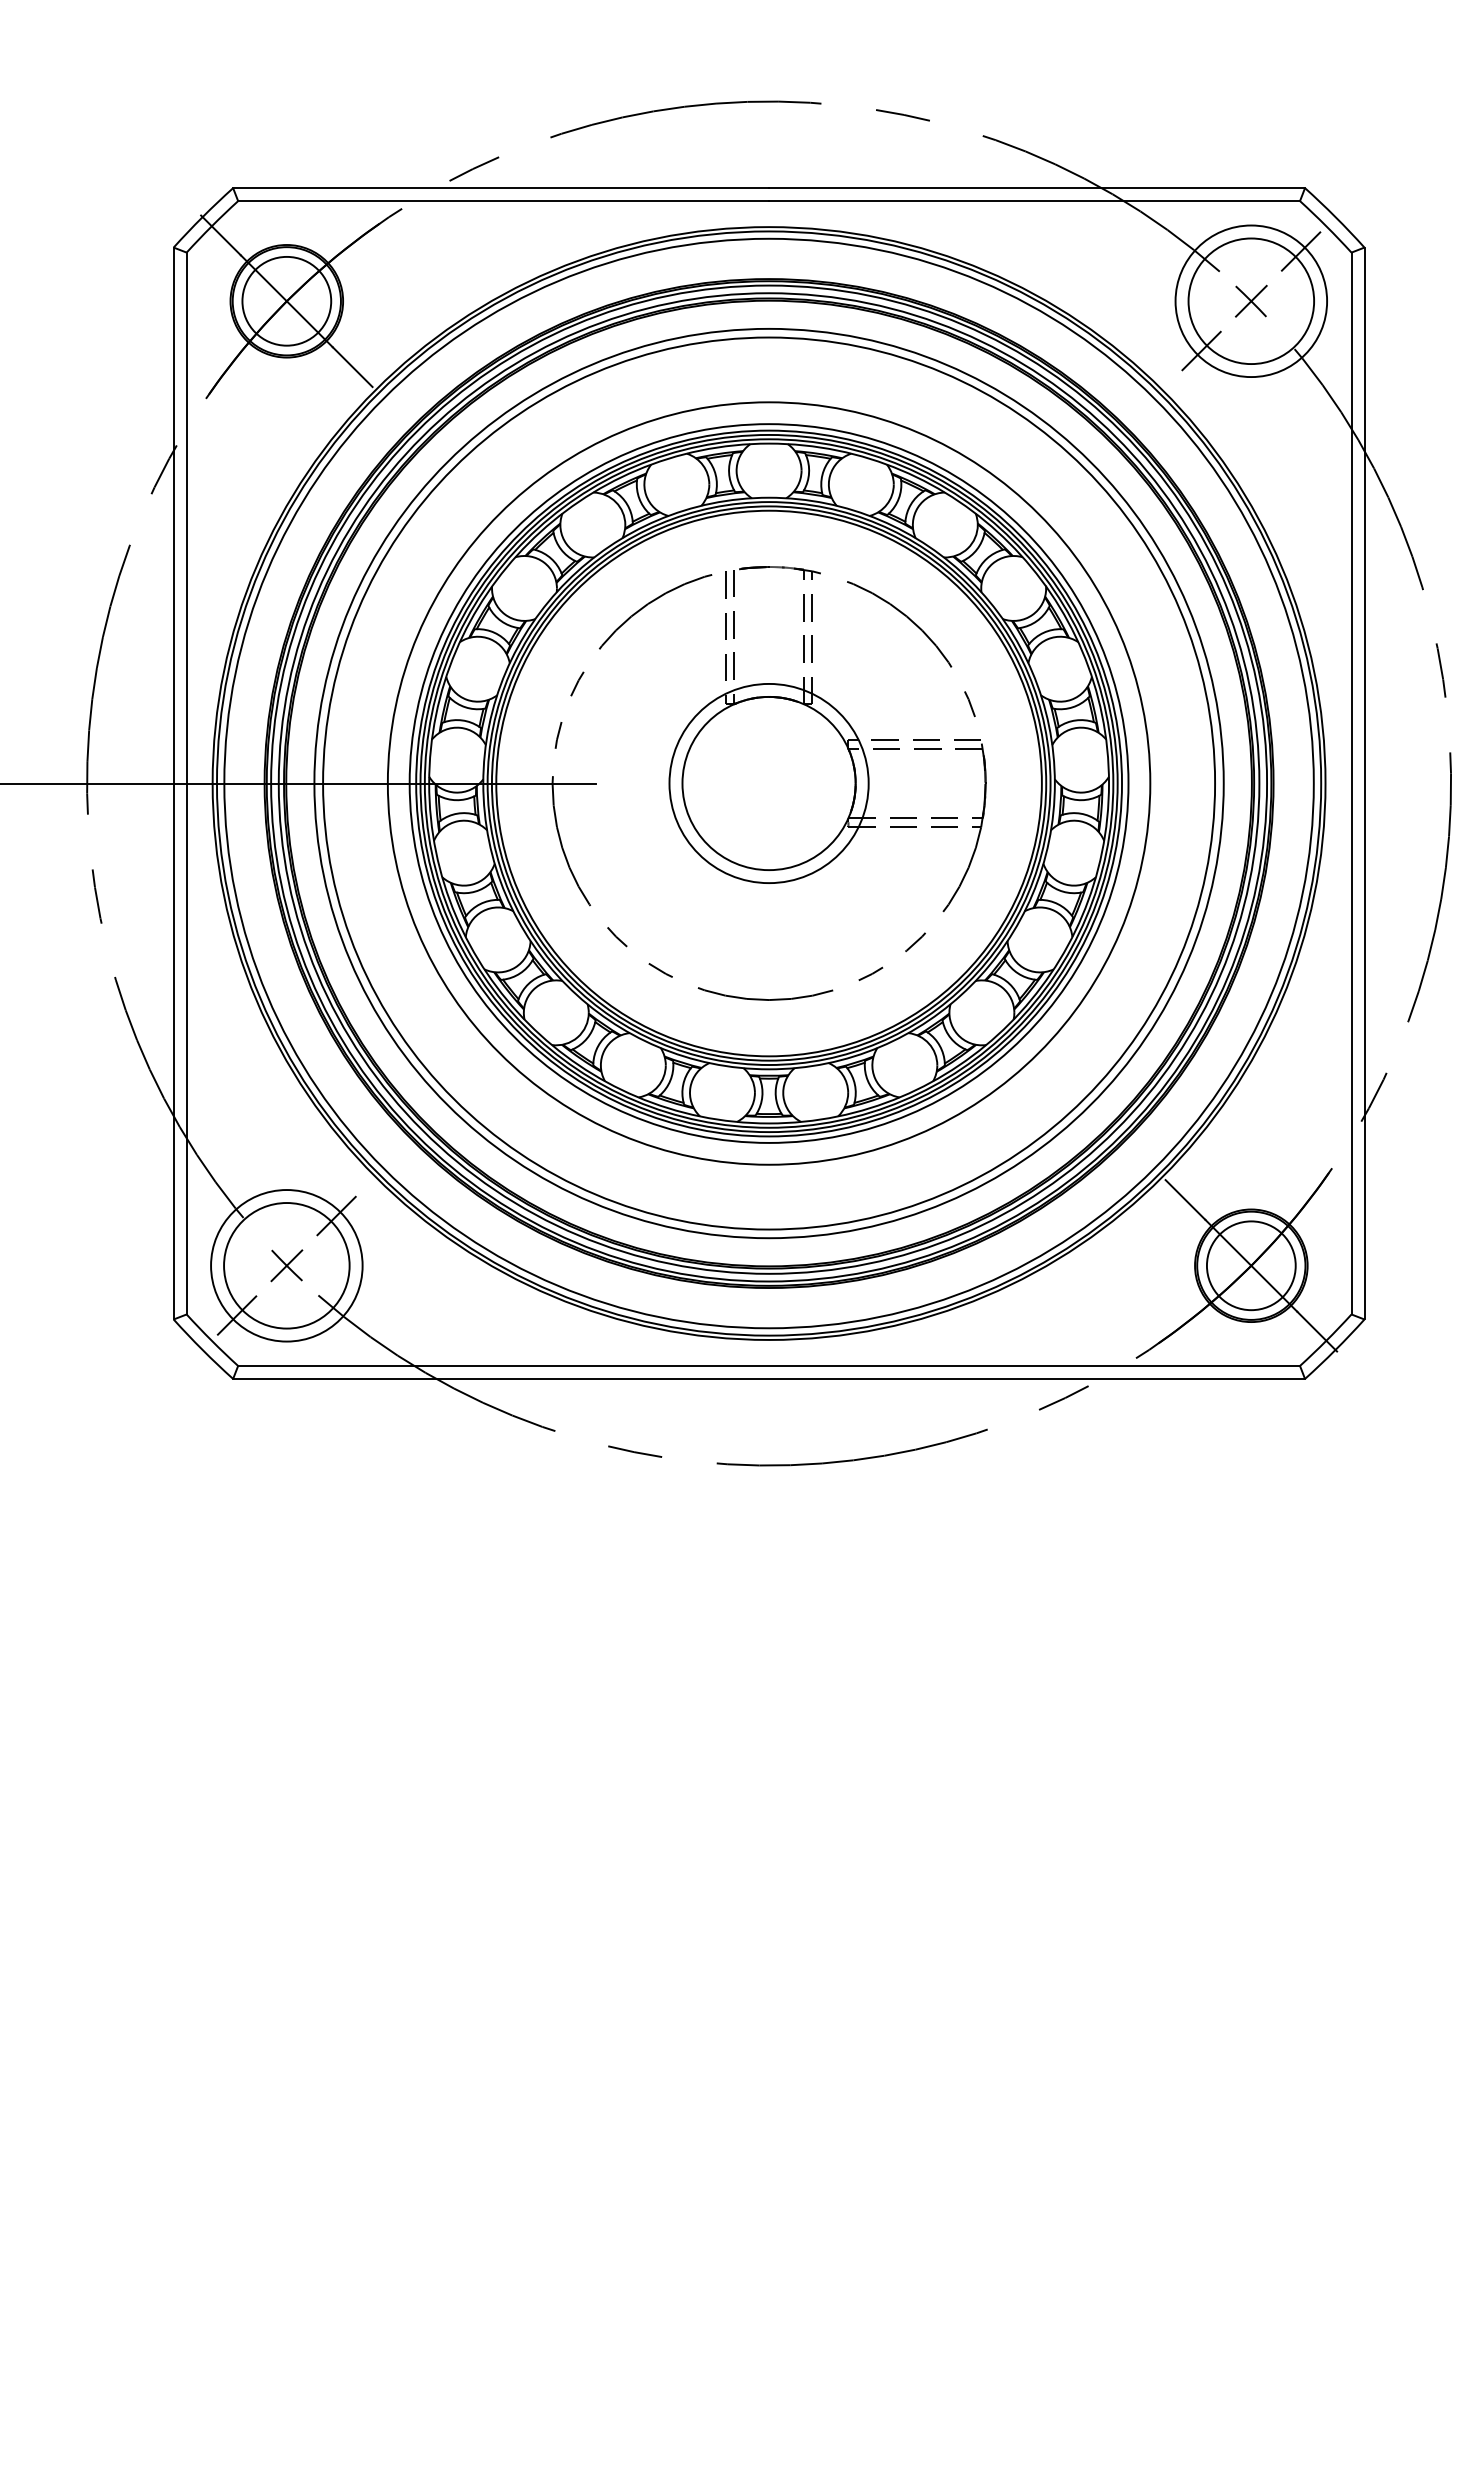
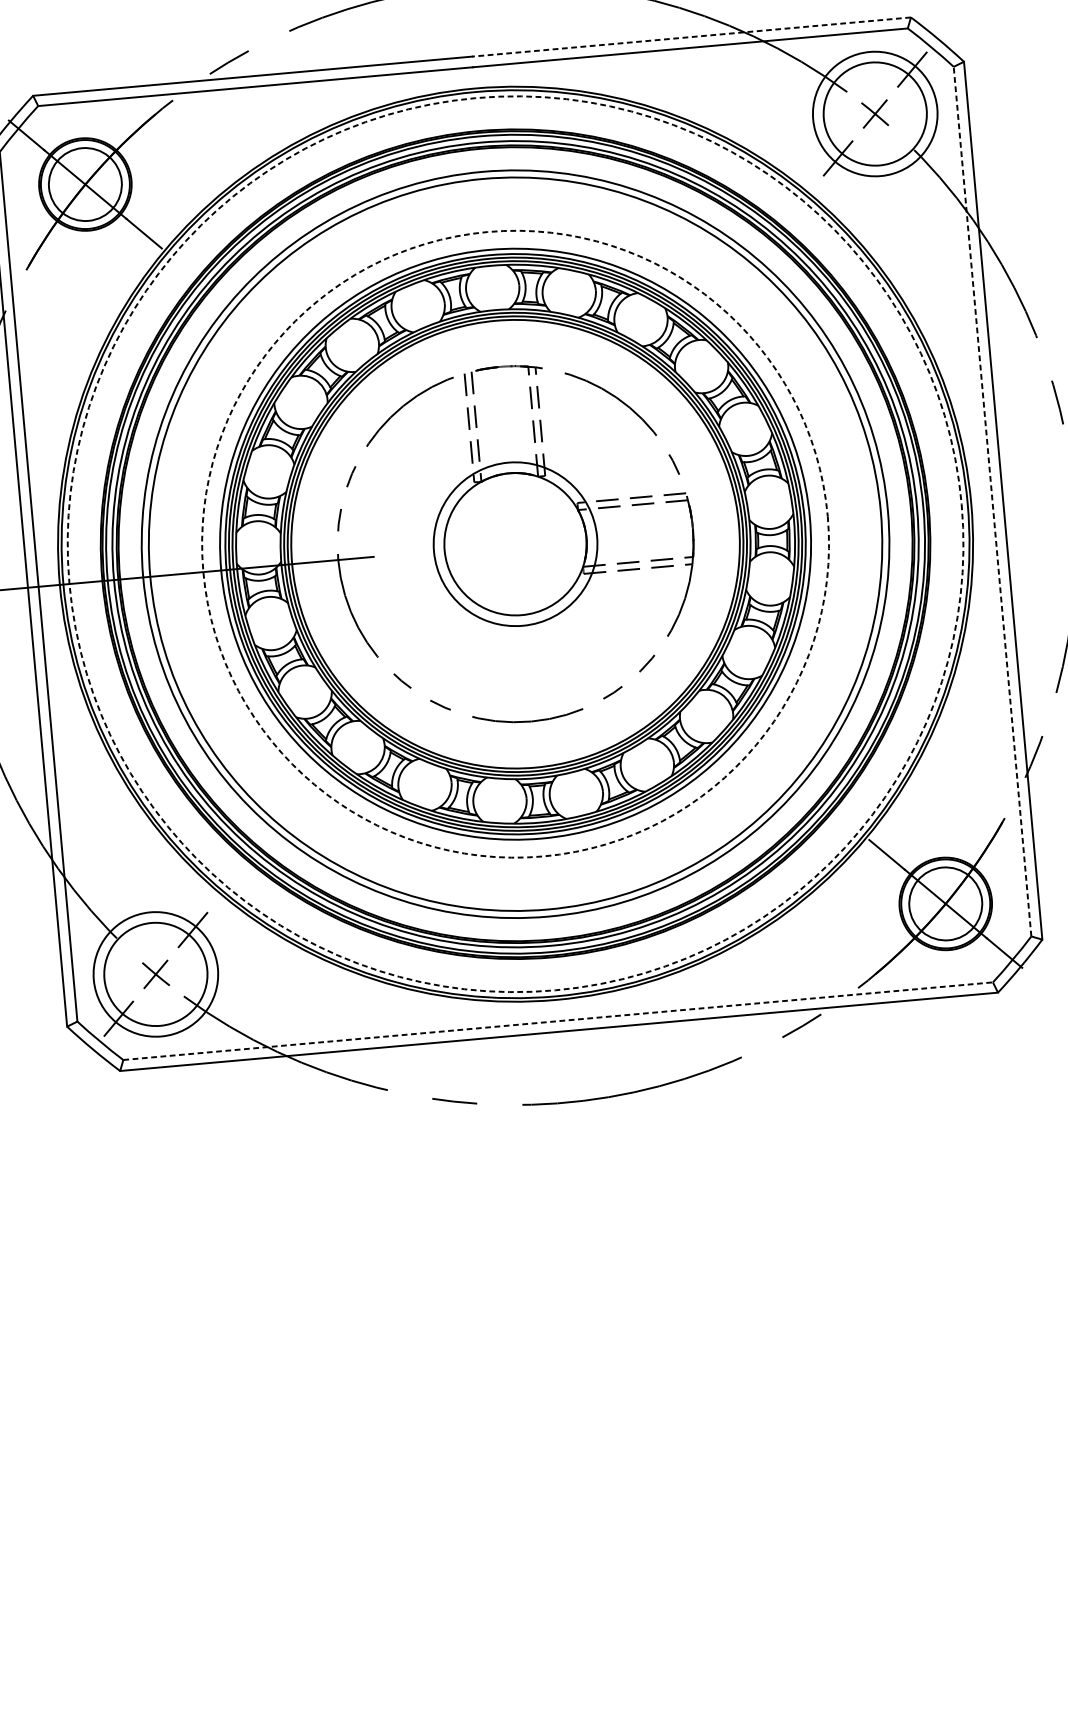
line: (1037, 188) -> (691, 37), solid -> dashed
circle: (768, 783) -> (515, 544), solid -> dashed
circle: (768, 783) -> (515, 544), solid -> dashed
line: (1351, 783) -> (992, 501), solid -> dashed
line: (769, 1365) -> (558, 1020), solid -> dashed

